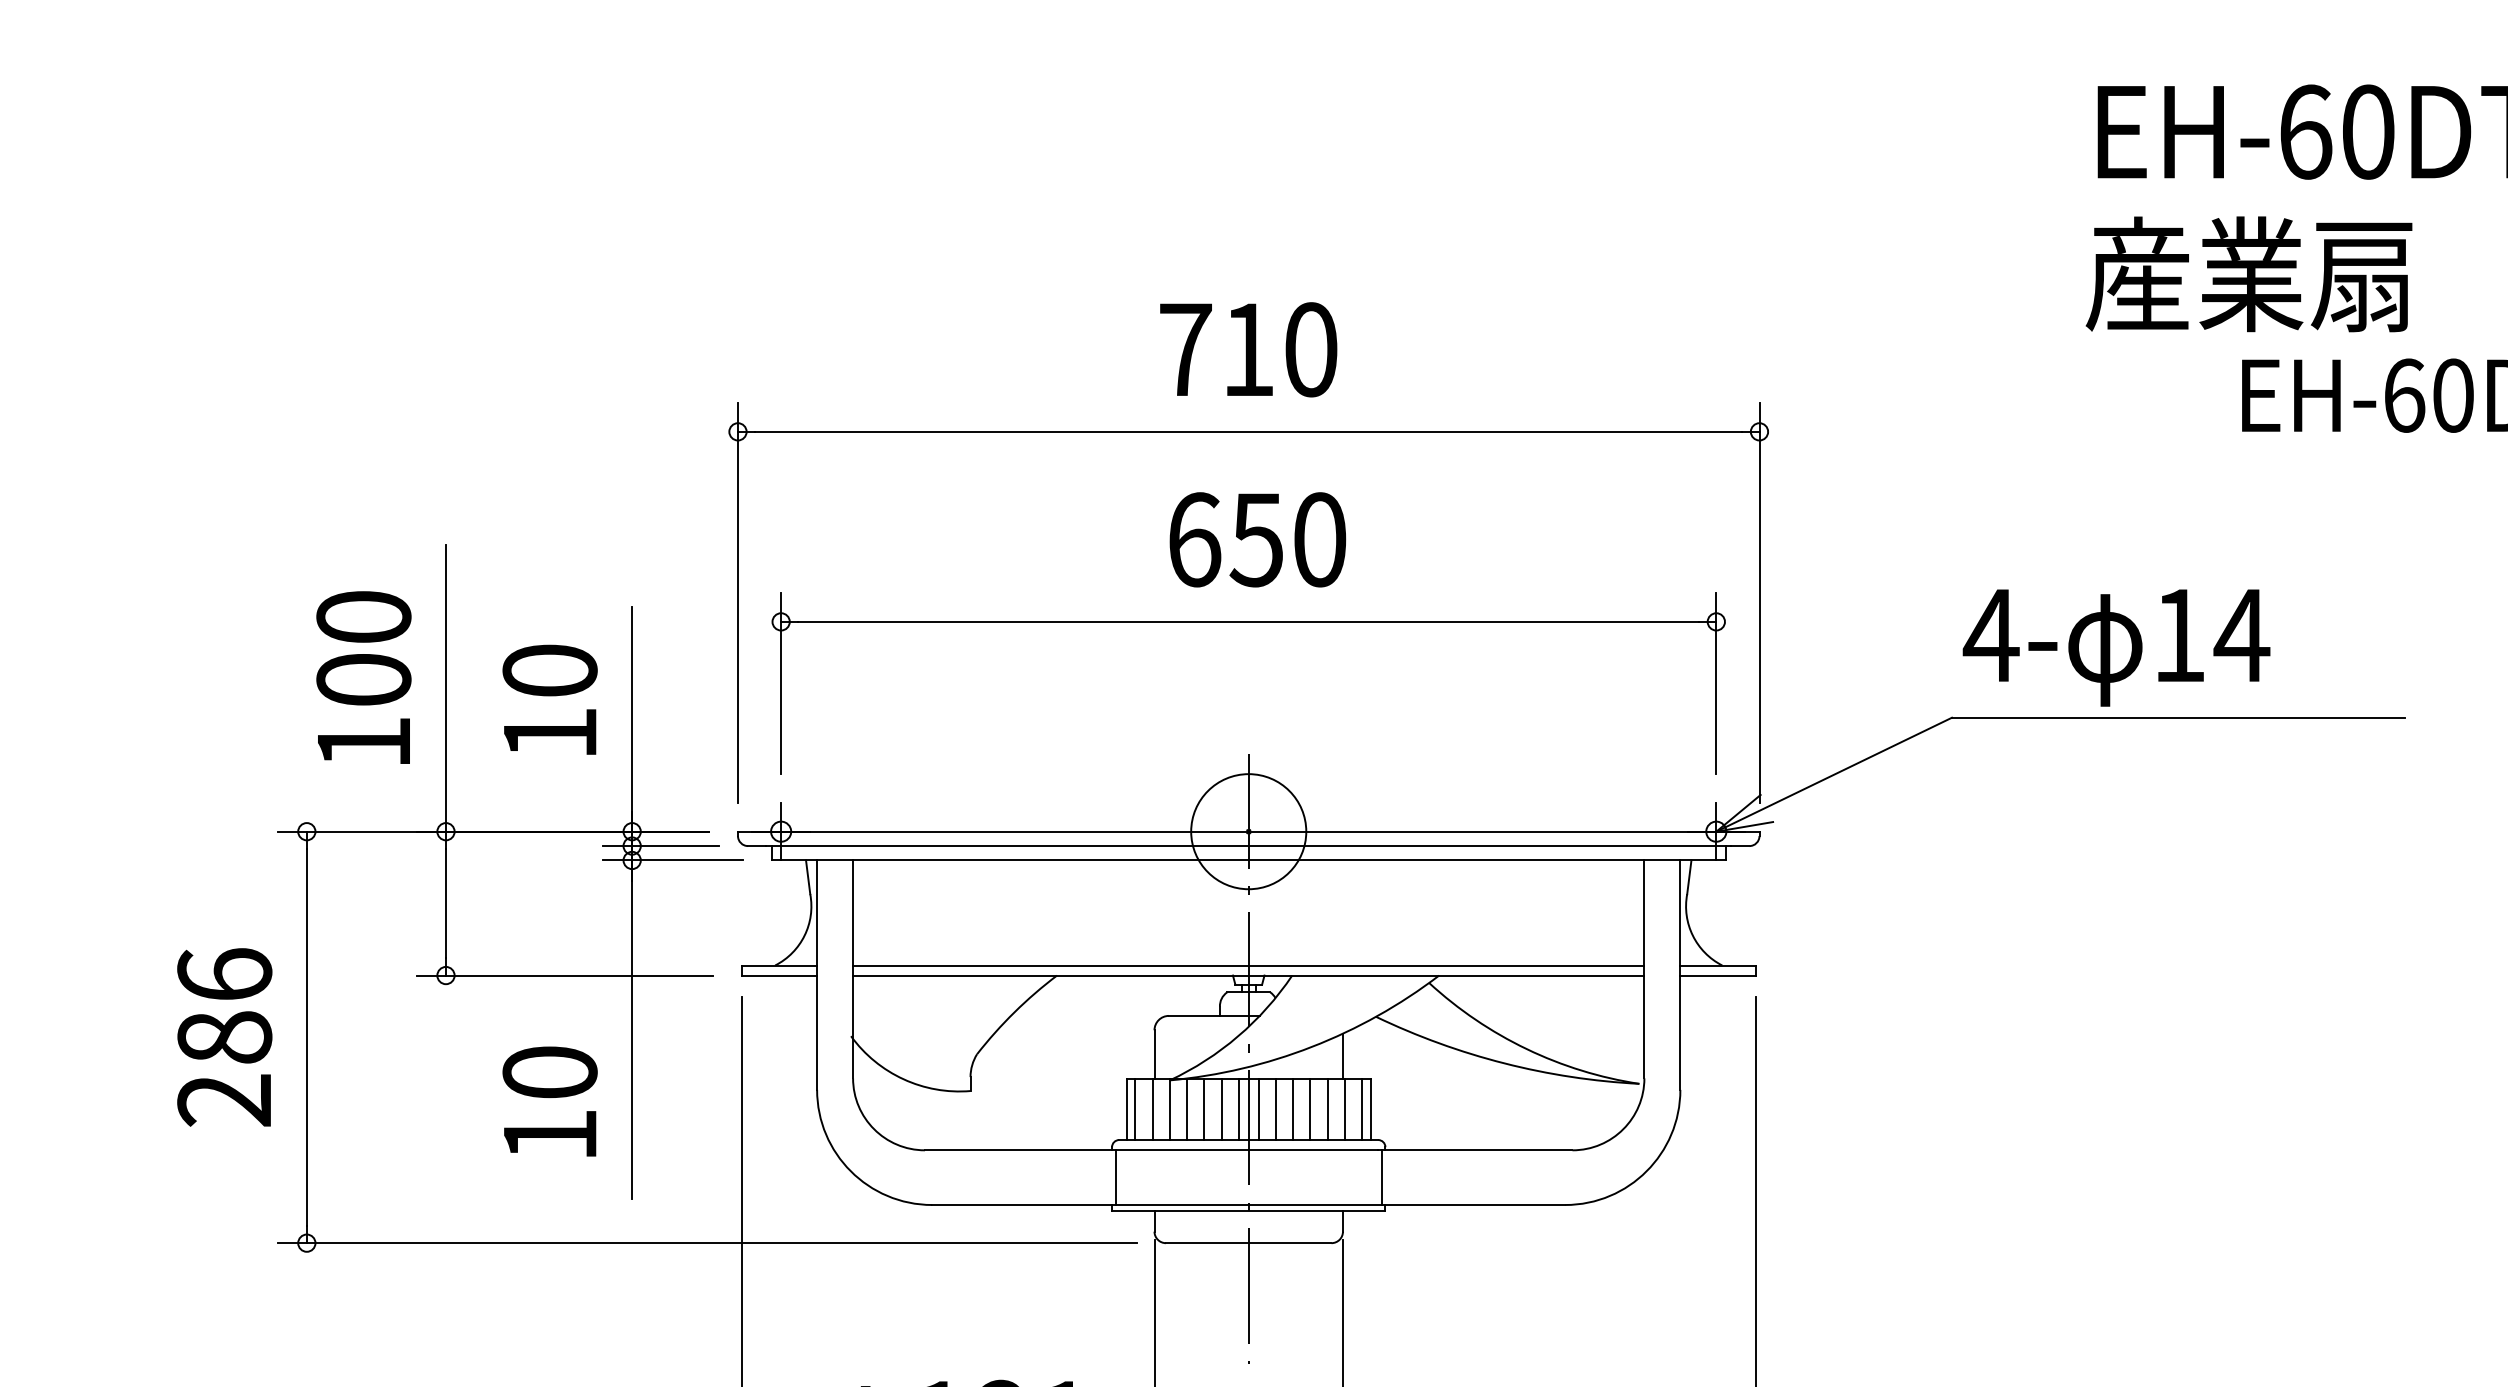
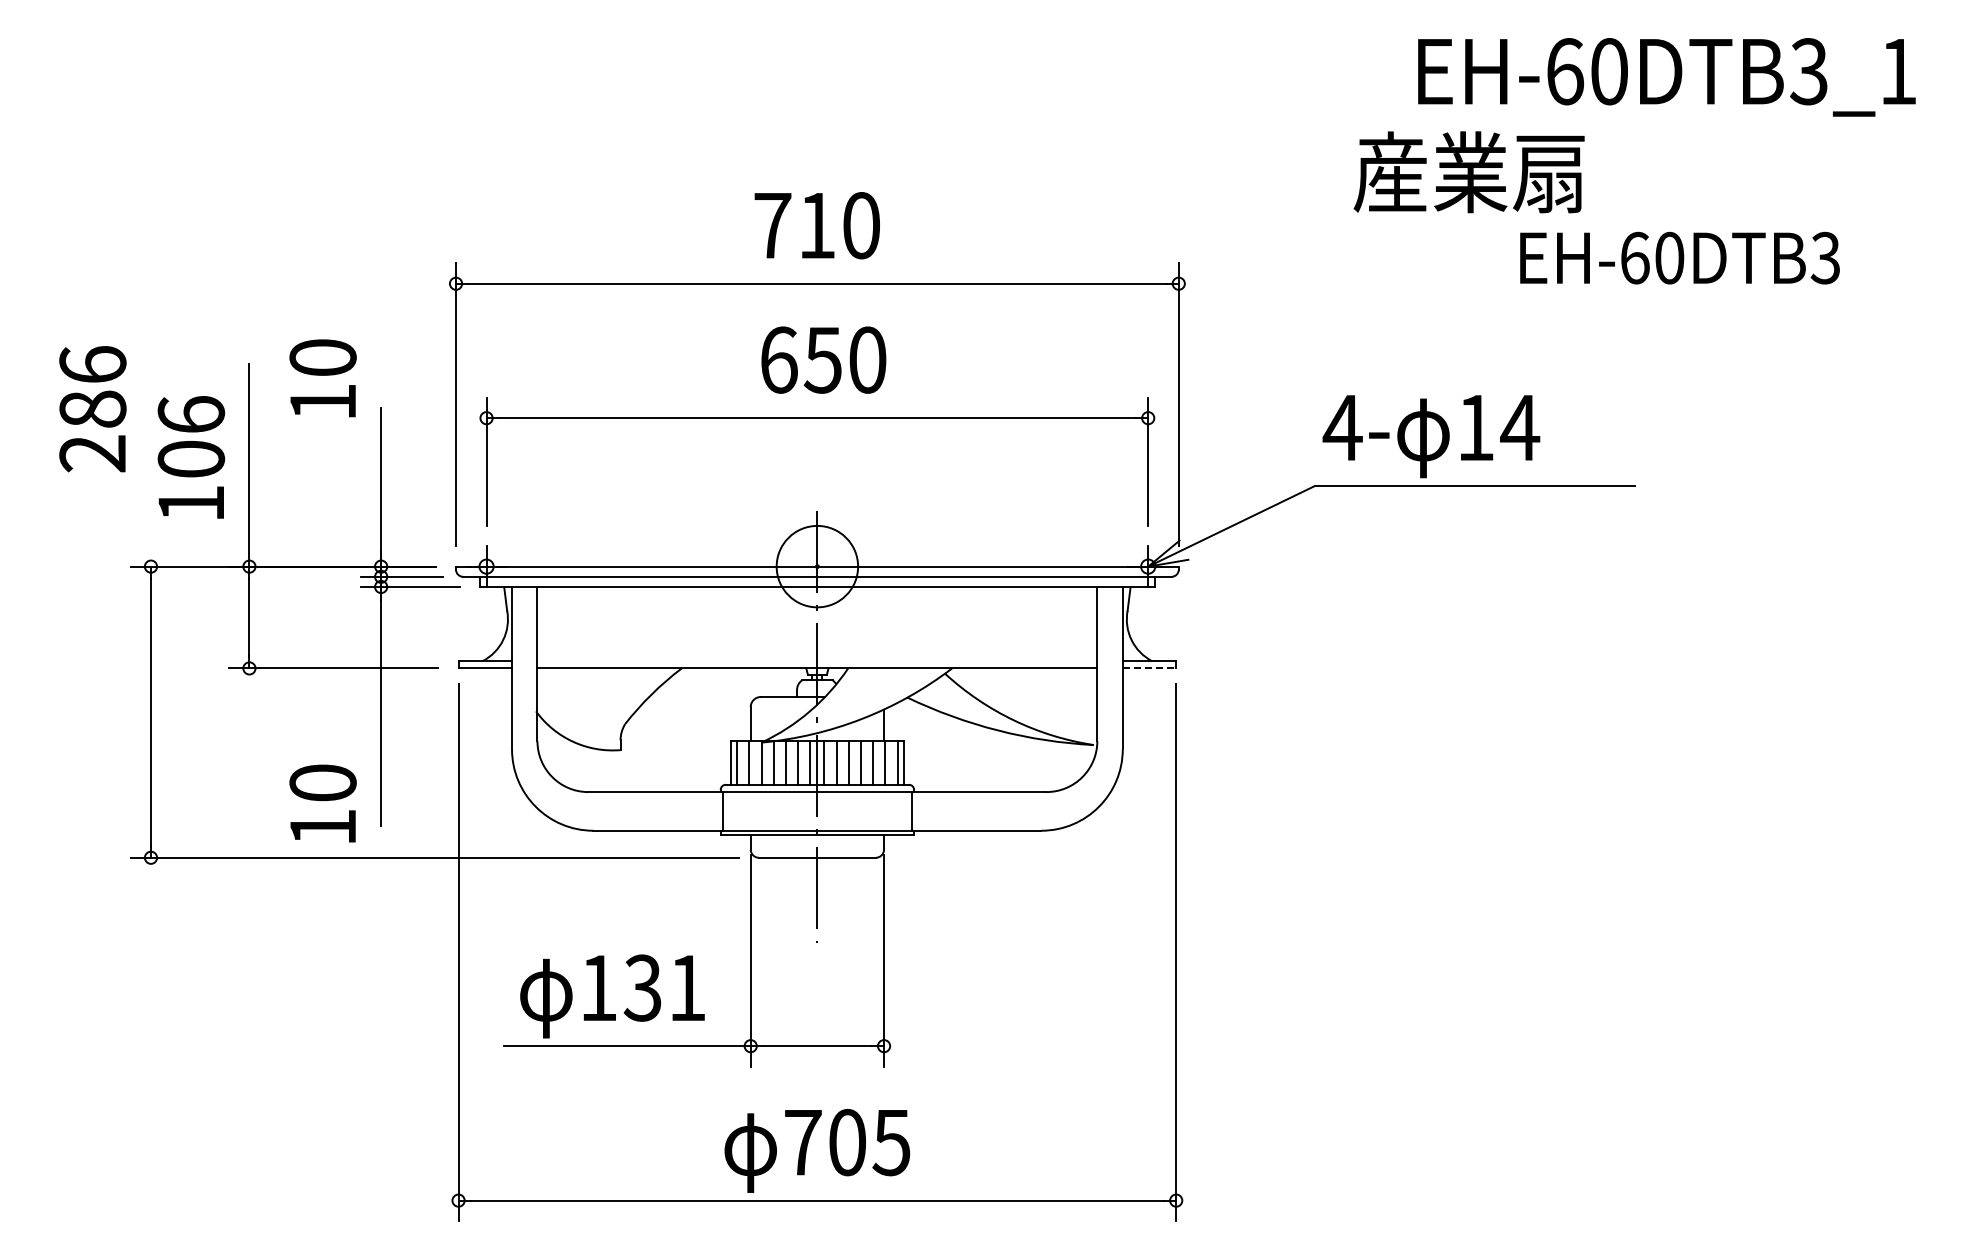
text: (2248, 274) -> (1468, 172), moved
text: (364, 616) -> (191, 414), 100 -> 106
text: (549, 700) -> (322, 378), moved
line: (1248, 965) -> (817, 661), removed
line: (1718, 975) -> (1149, 668), solid -> dashed
text: (224, 1037) -> (92, 409), moved
text: (549, 1101) -> (322, 803), moved

